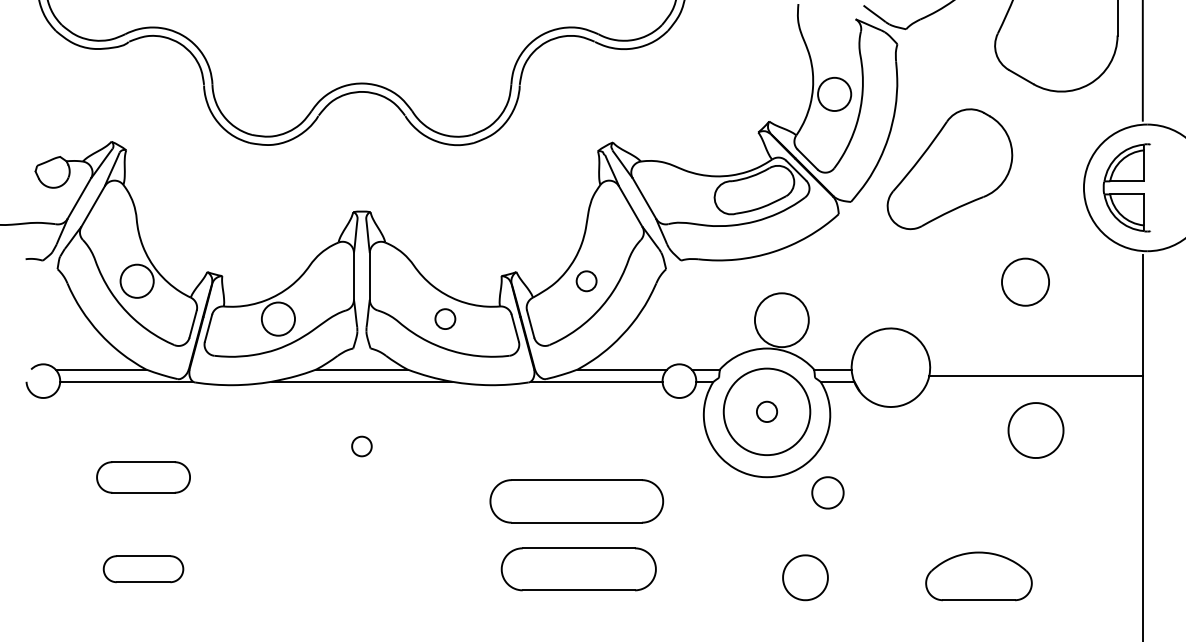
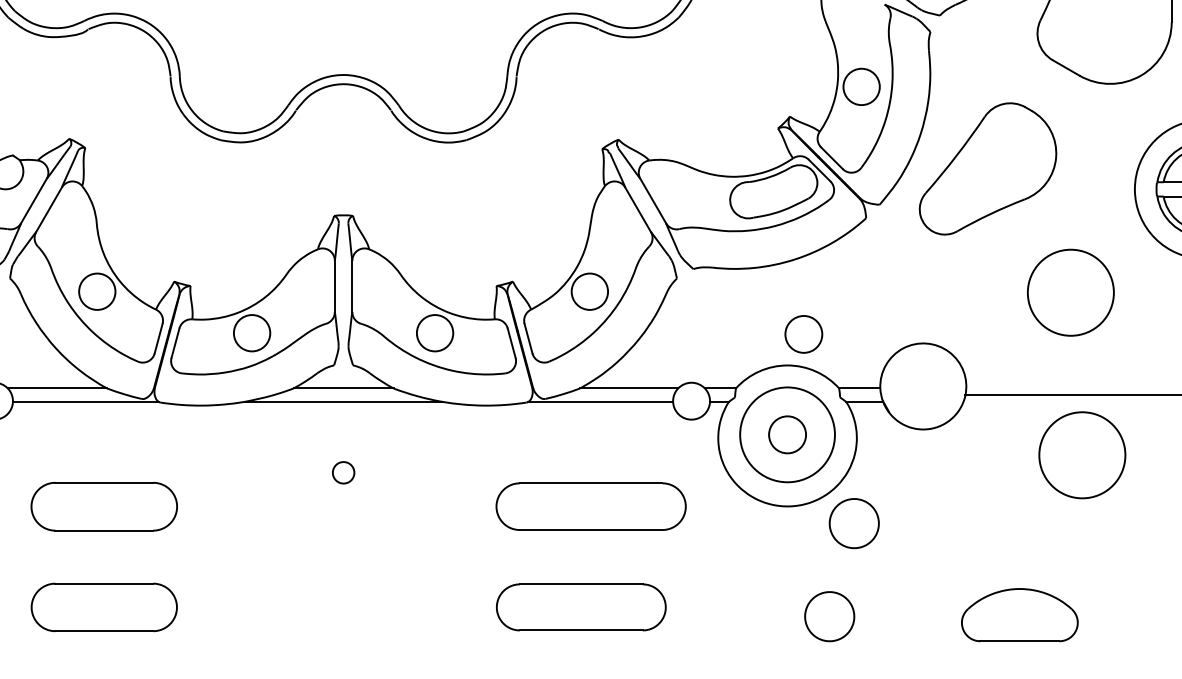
circle: (586, 280) -> (589, 290), size x1.67
circle: (1025, 281) -> (1070, 291), size x1.67
circle: (444, 318) -> (434, 332), size x1.67
circle: (781, 320) -> (803, 334), size x0.62
circle: (766, 411) -> (786, 434), size x1.67
part: (1035, 430) -> (1081, 455), size x1.43
part: (143, 477) -> (104, 506), size x1.43
part: (827, 492) -> (853, 523), size x1.43
part: (576, 501) -> (590, 506), moved
part: (143, 568) -> (104, 606), size x1.67

